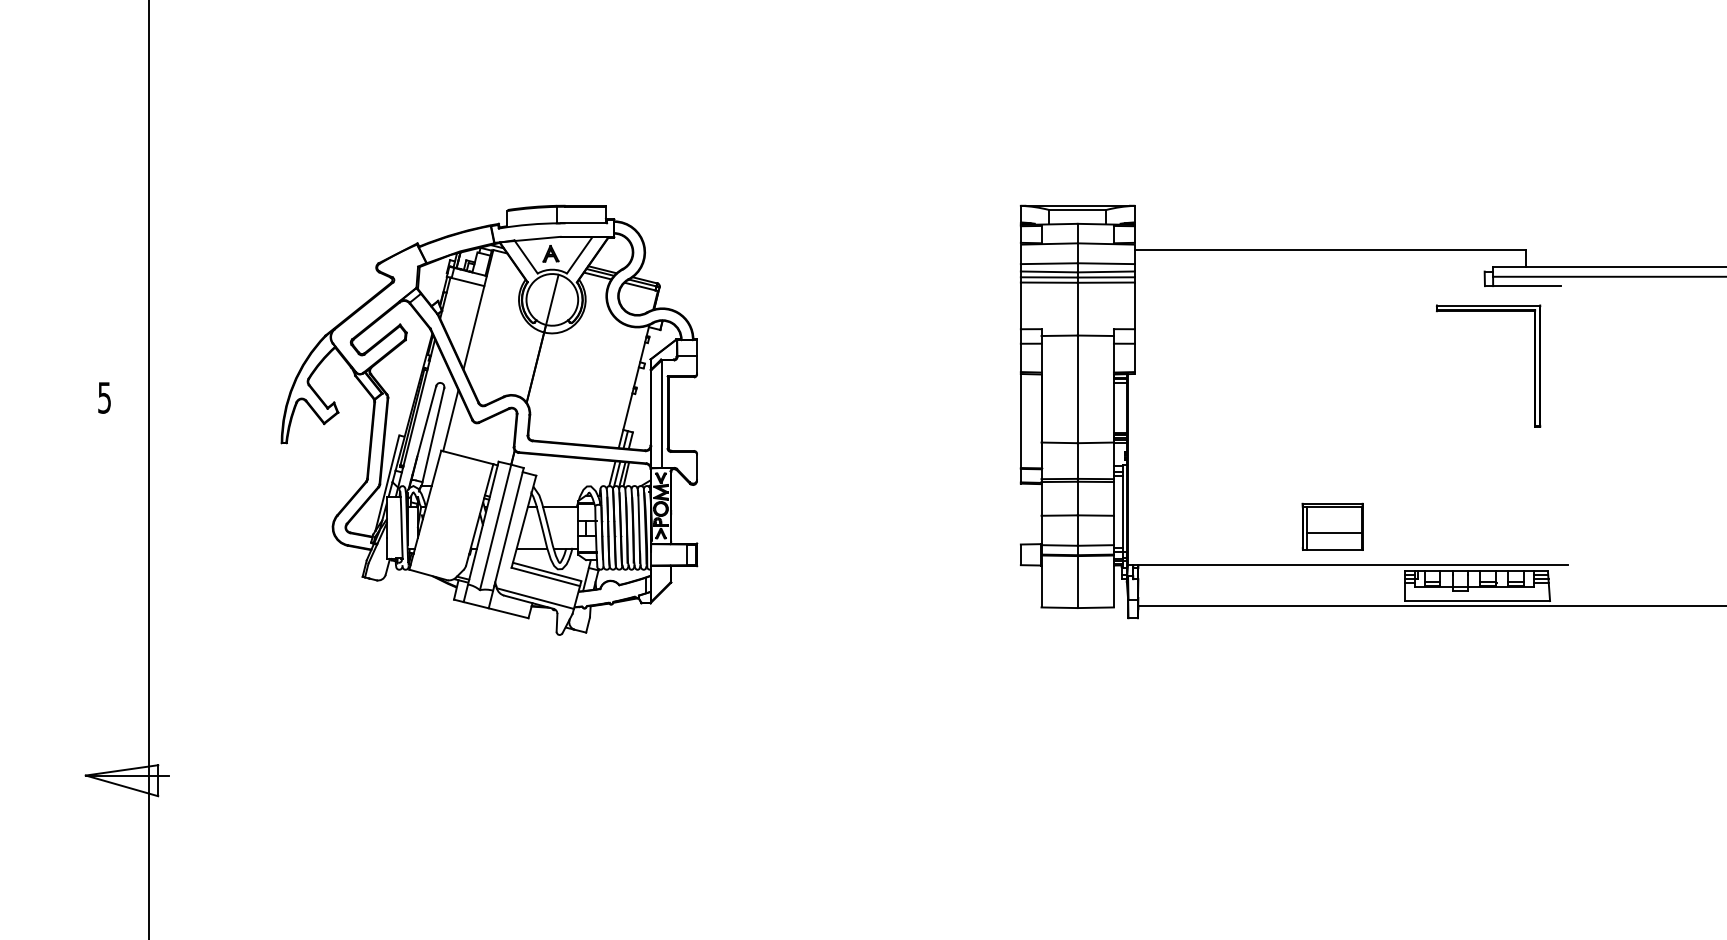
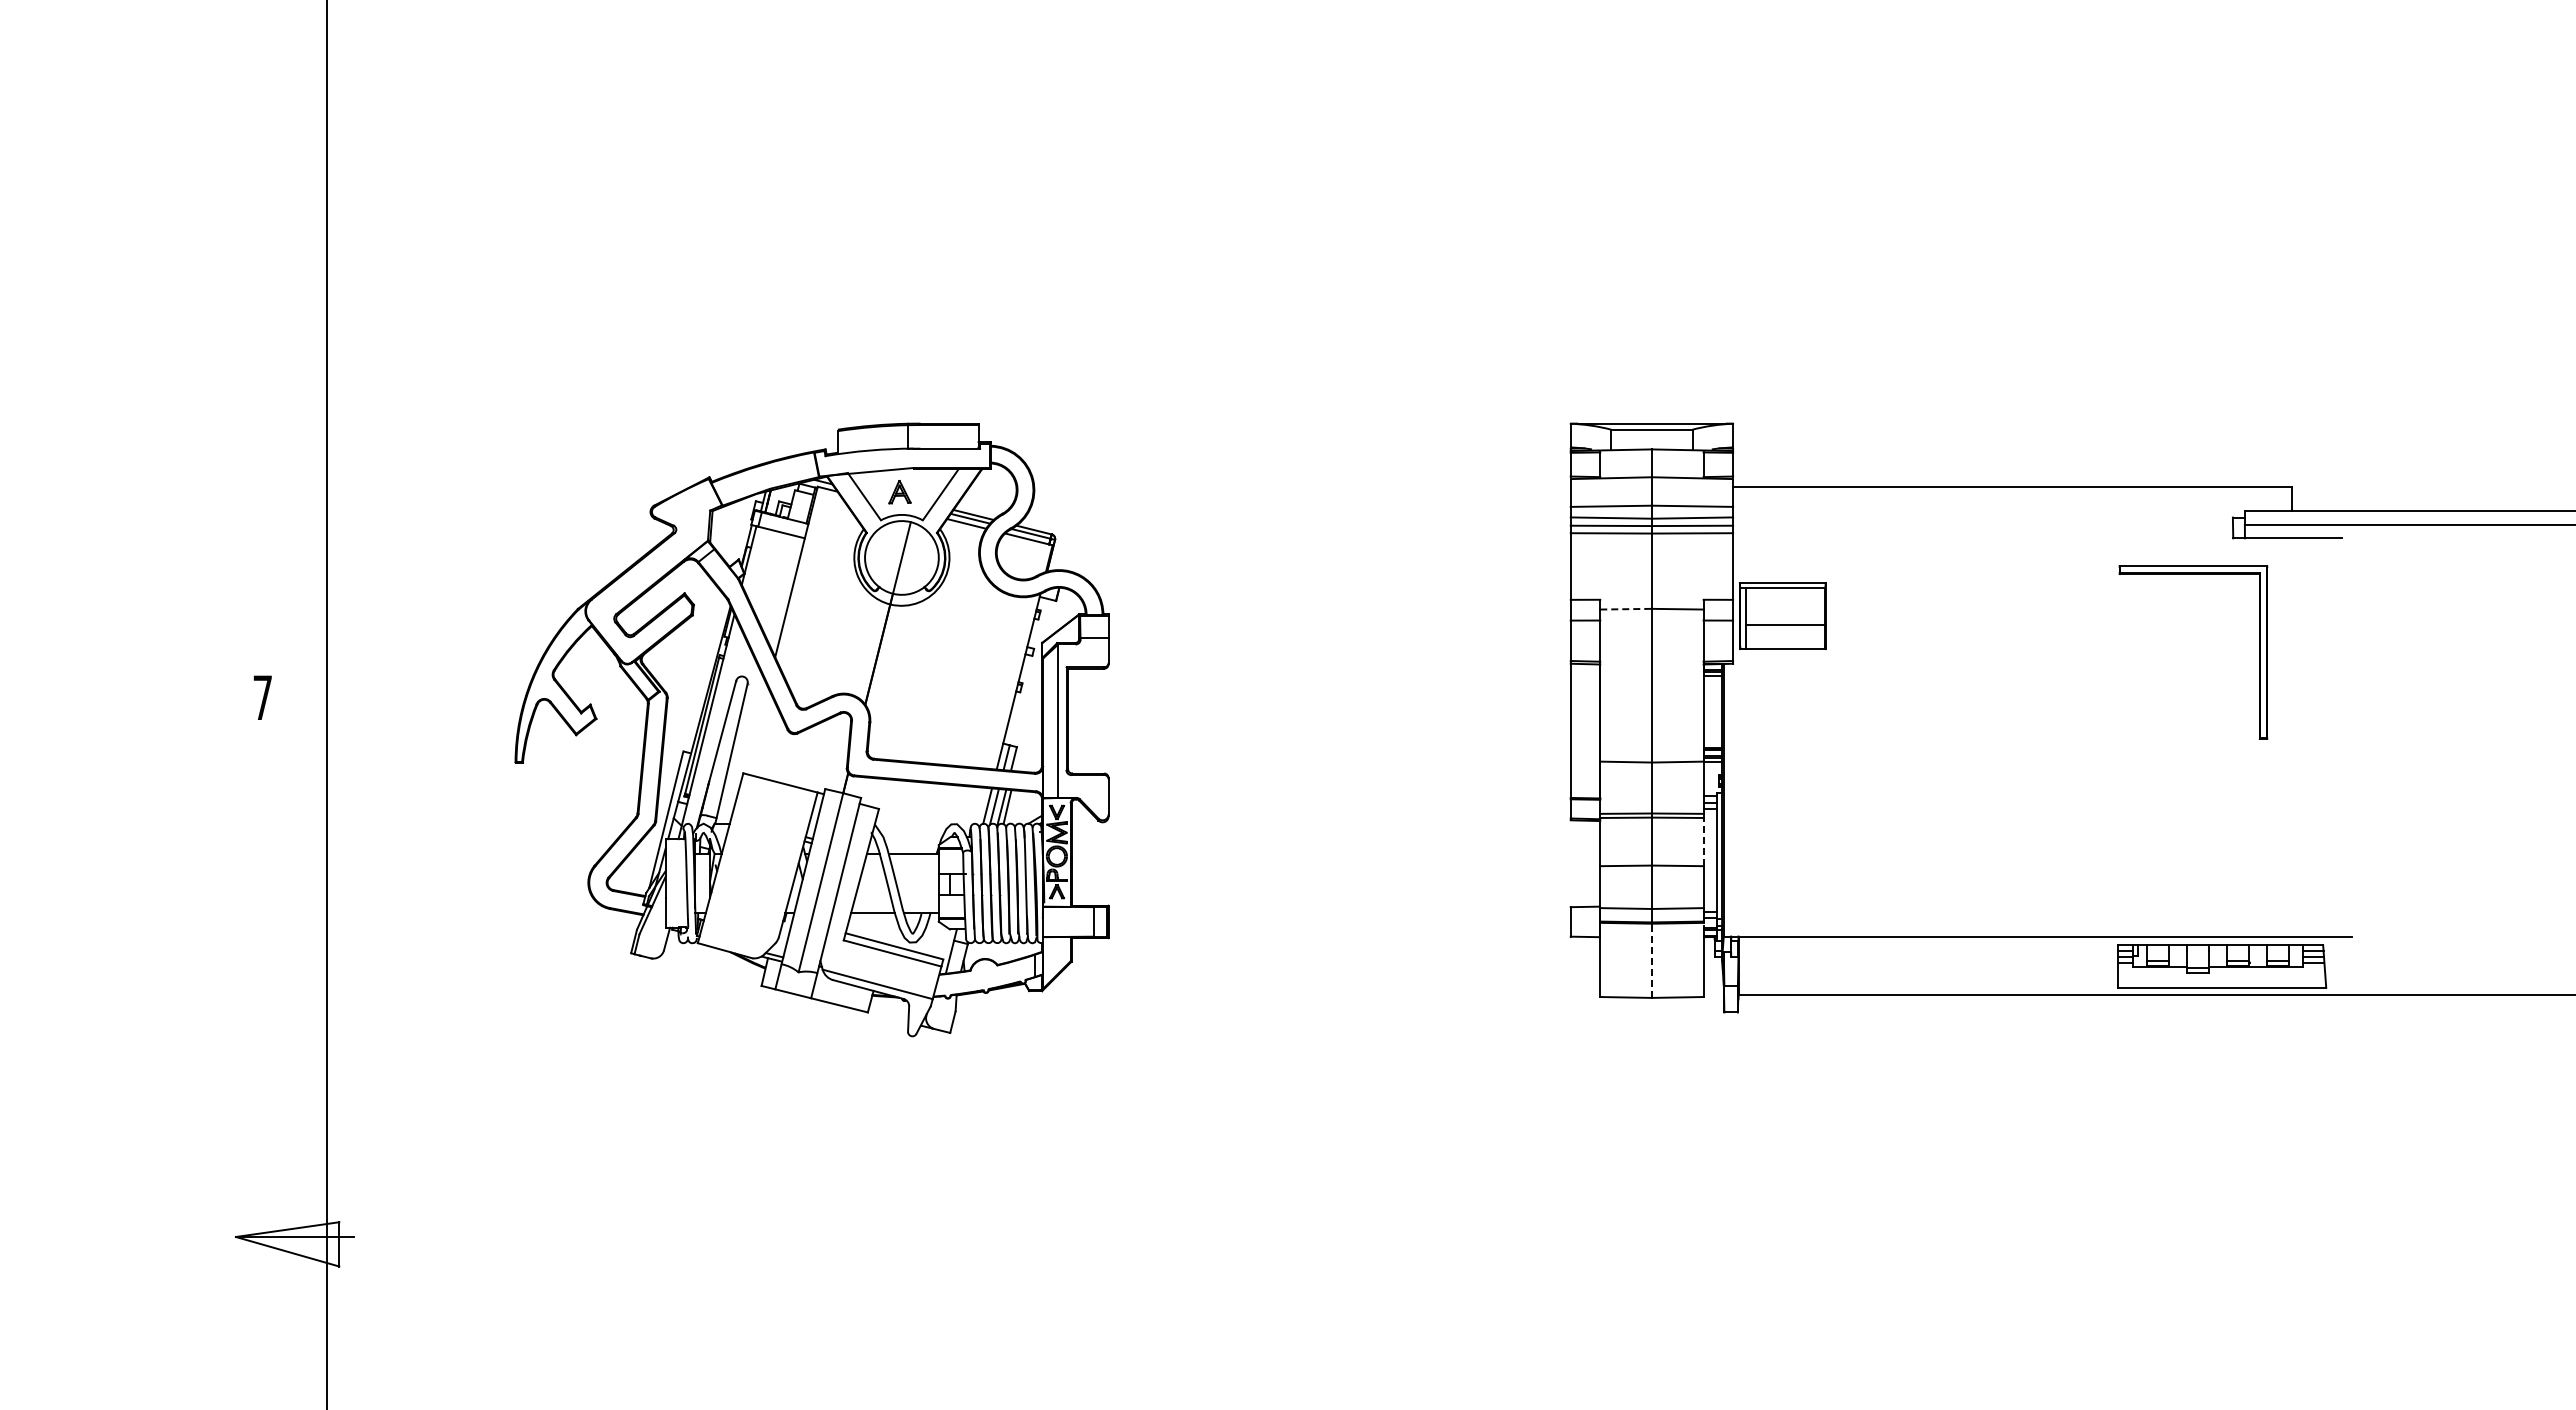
line: (1059, 335) -> (1626, 609), solid -> dashed
part: (1534, 366) -> (2259, 652), moved
text: (104, 397) -> (262, 697), 5 -> 7
line: (450, 420) -> (756, 730), removed
line: (1113, 498) -> (1703, 841), solid -> dashed
part: (1332, 526) -> (1782, 615), moved
line: (1077, 581) -> (1651, 960), solid -> dashed

